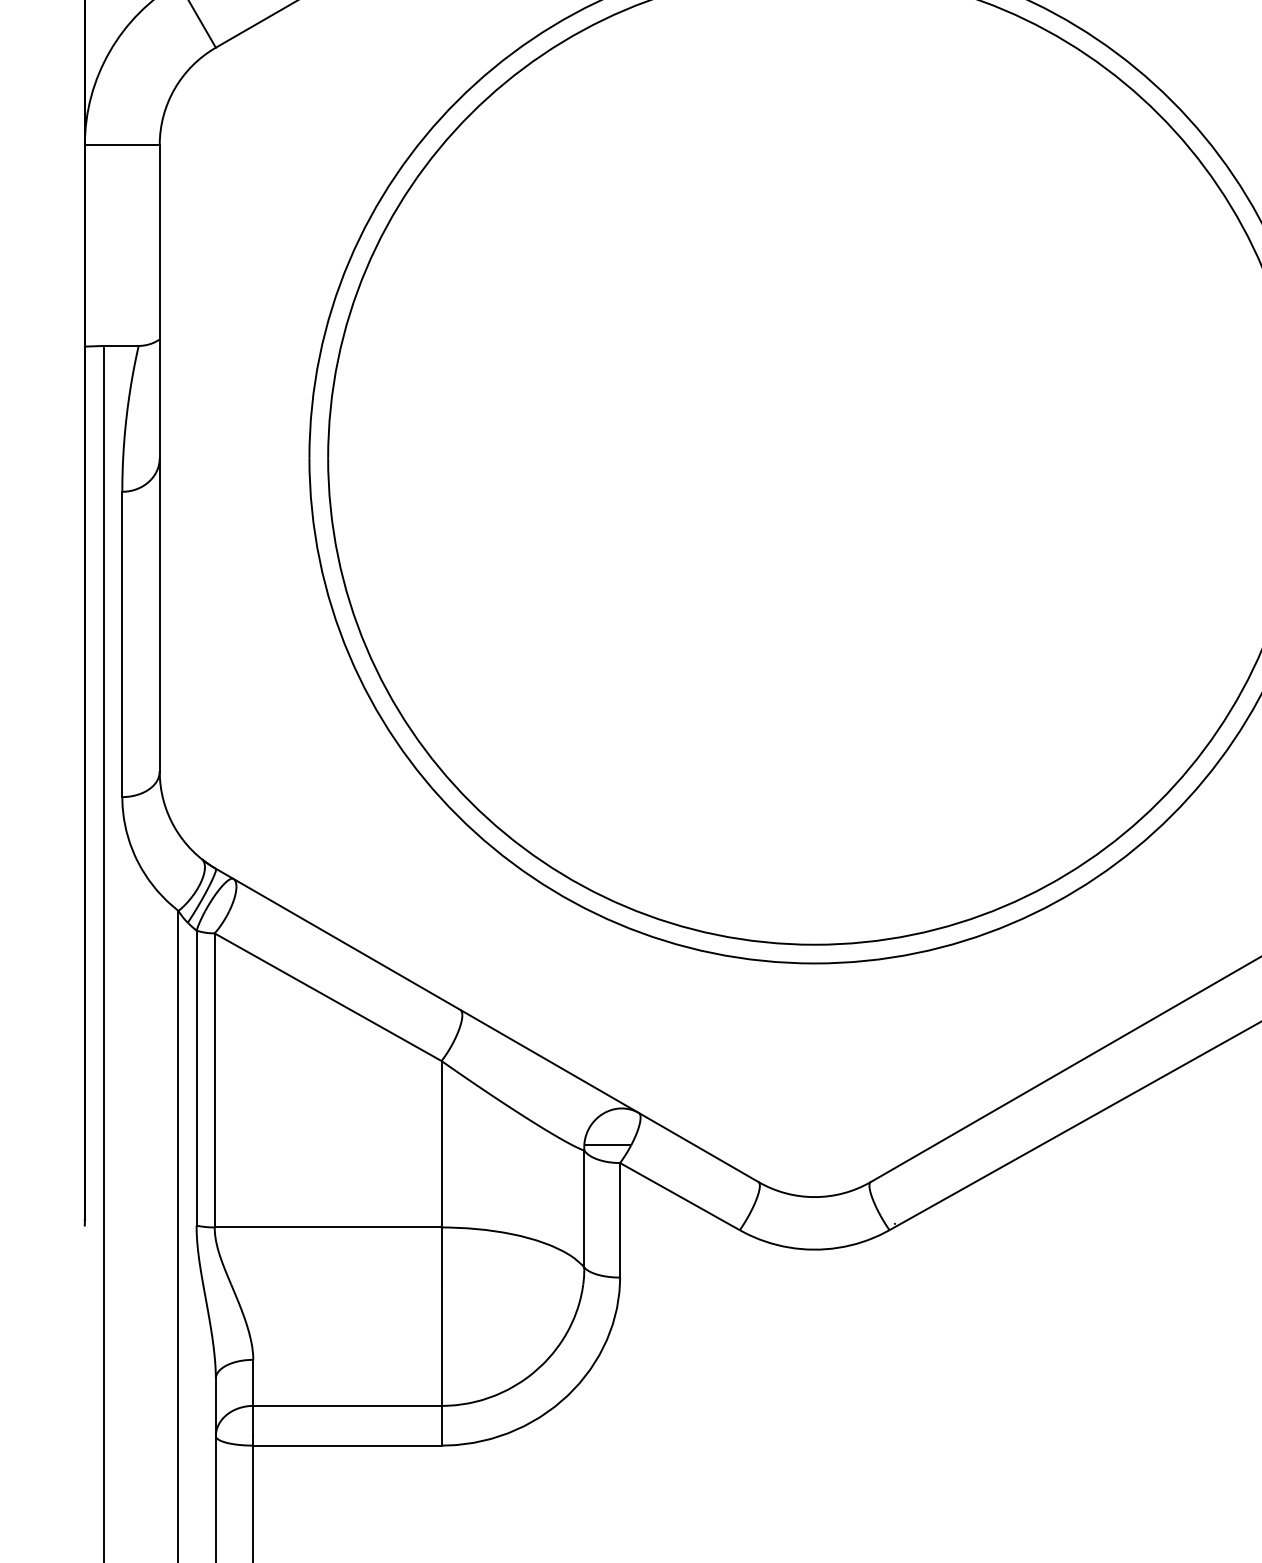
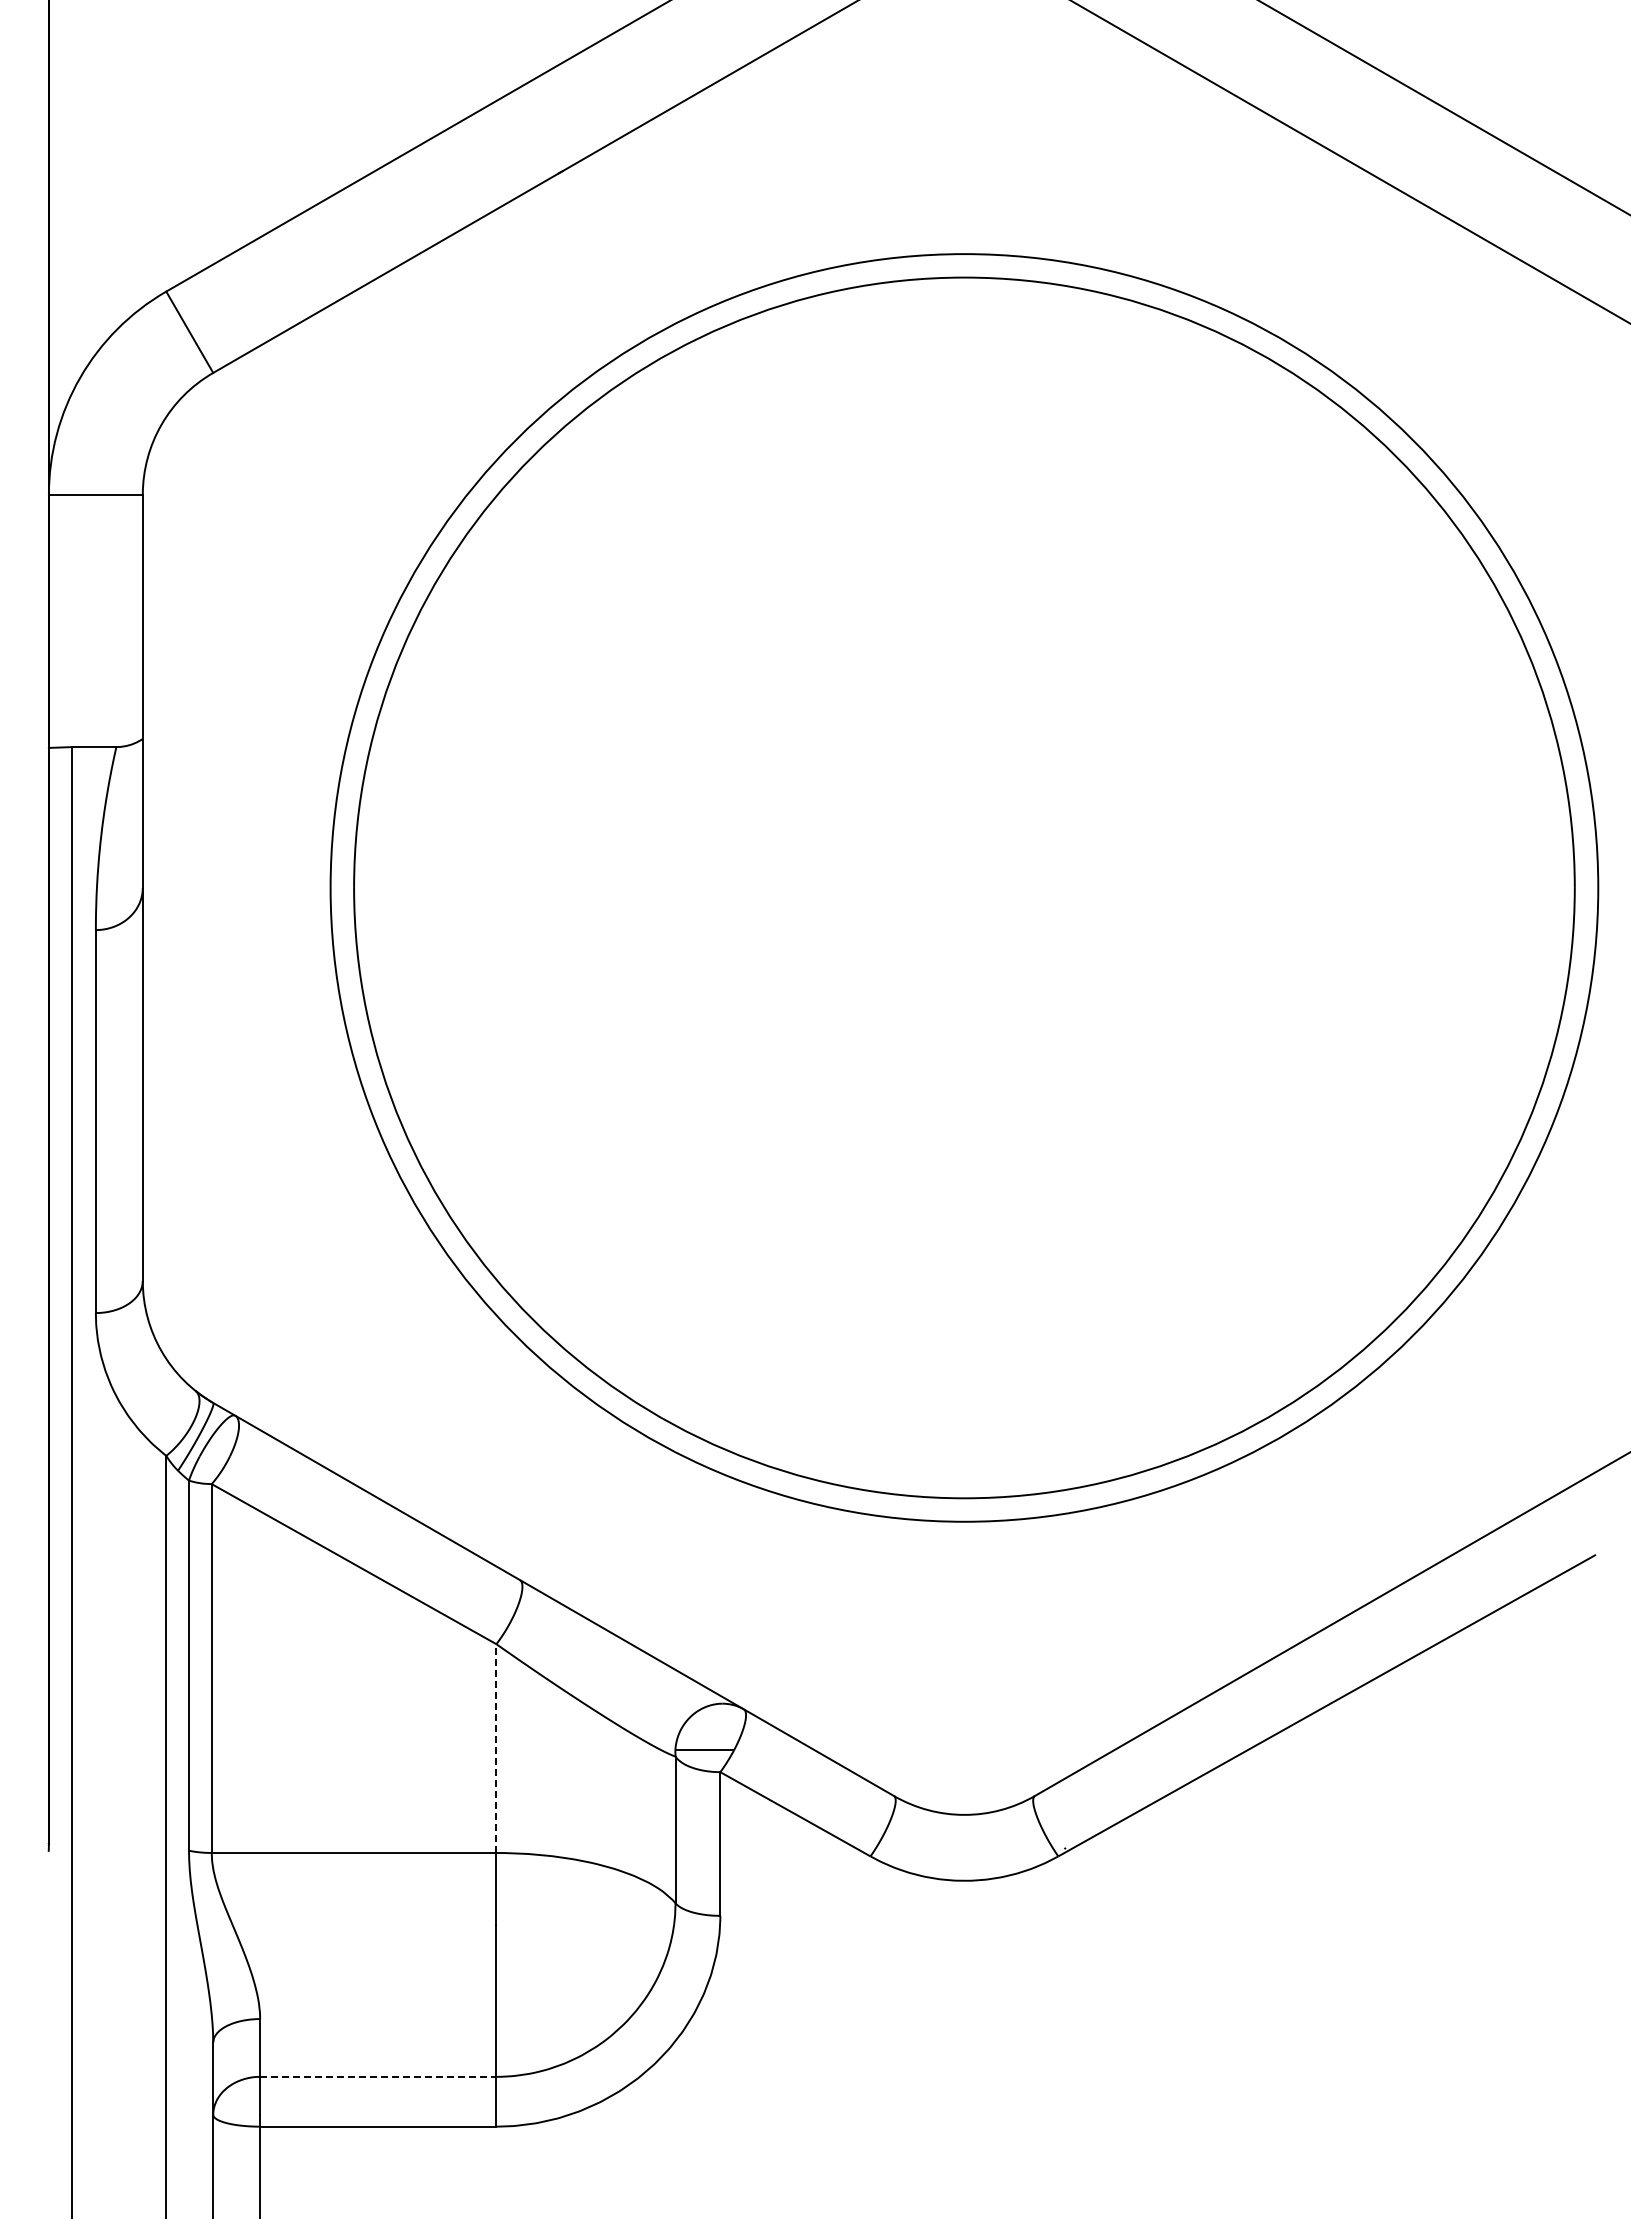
line: (441, 1144) -> (496, 1748), solid -> dashed
line: (347, 1405) -> (378, 2076), solid -> dashed

